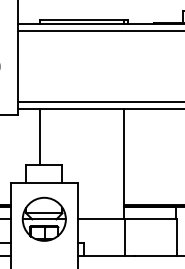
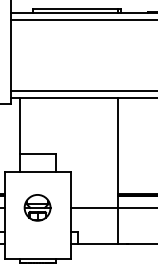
line: (39, 136) -> (19, 125), moved
part: (43, 218) -> (36, 207), size x0.6

